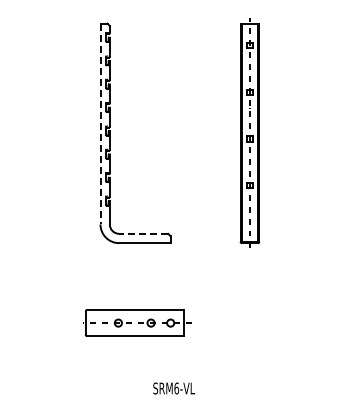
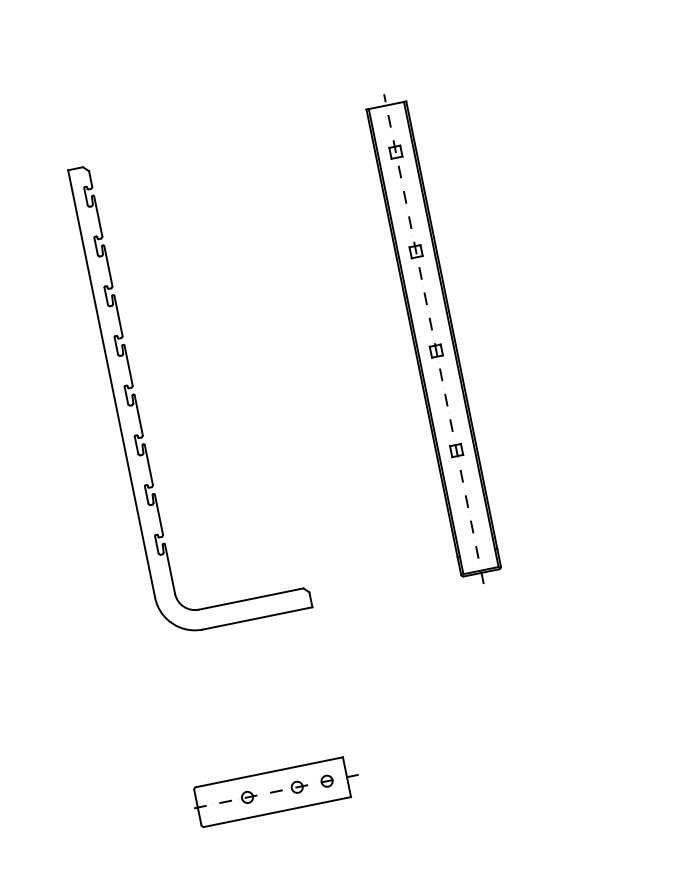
line: (100, 124) -> (111, 384), dashed -> solid
line: (143, 233) -> (250, 598), dashed -> solid
part: (137, 322) -> (276, 790), size x0.71

